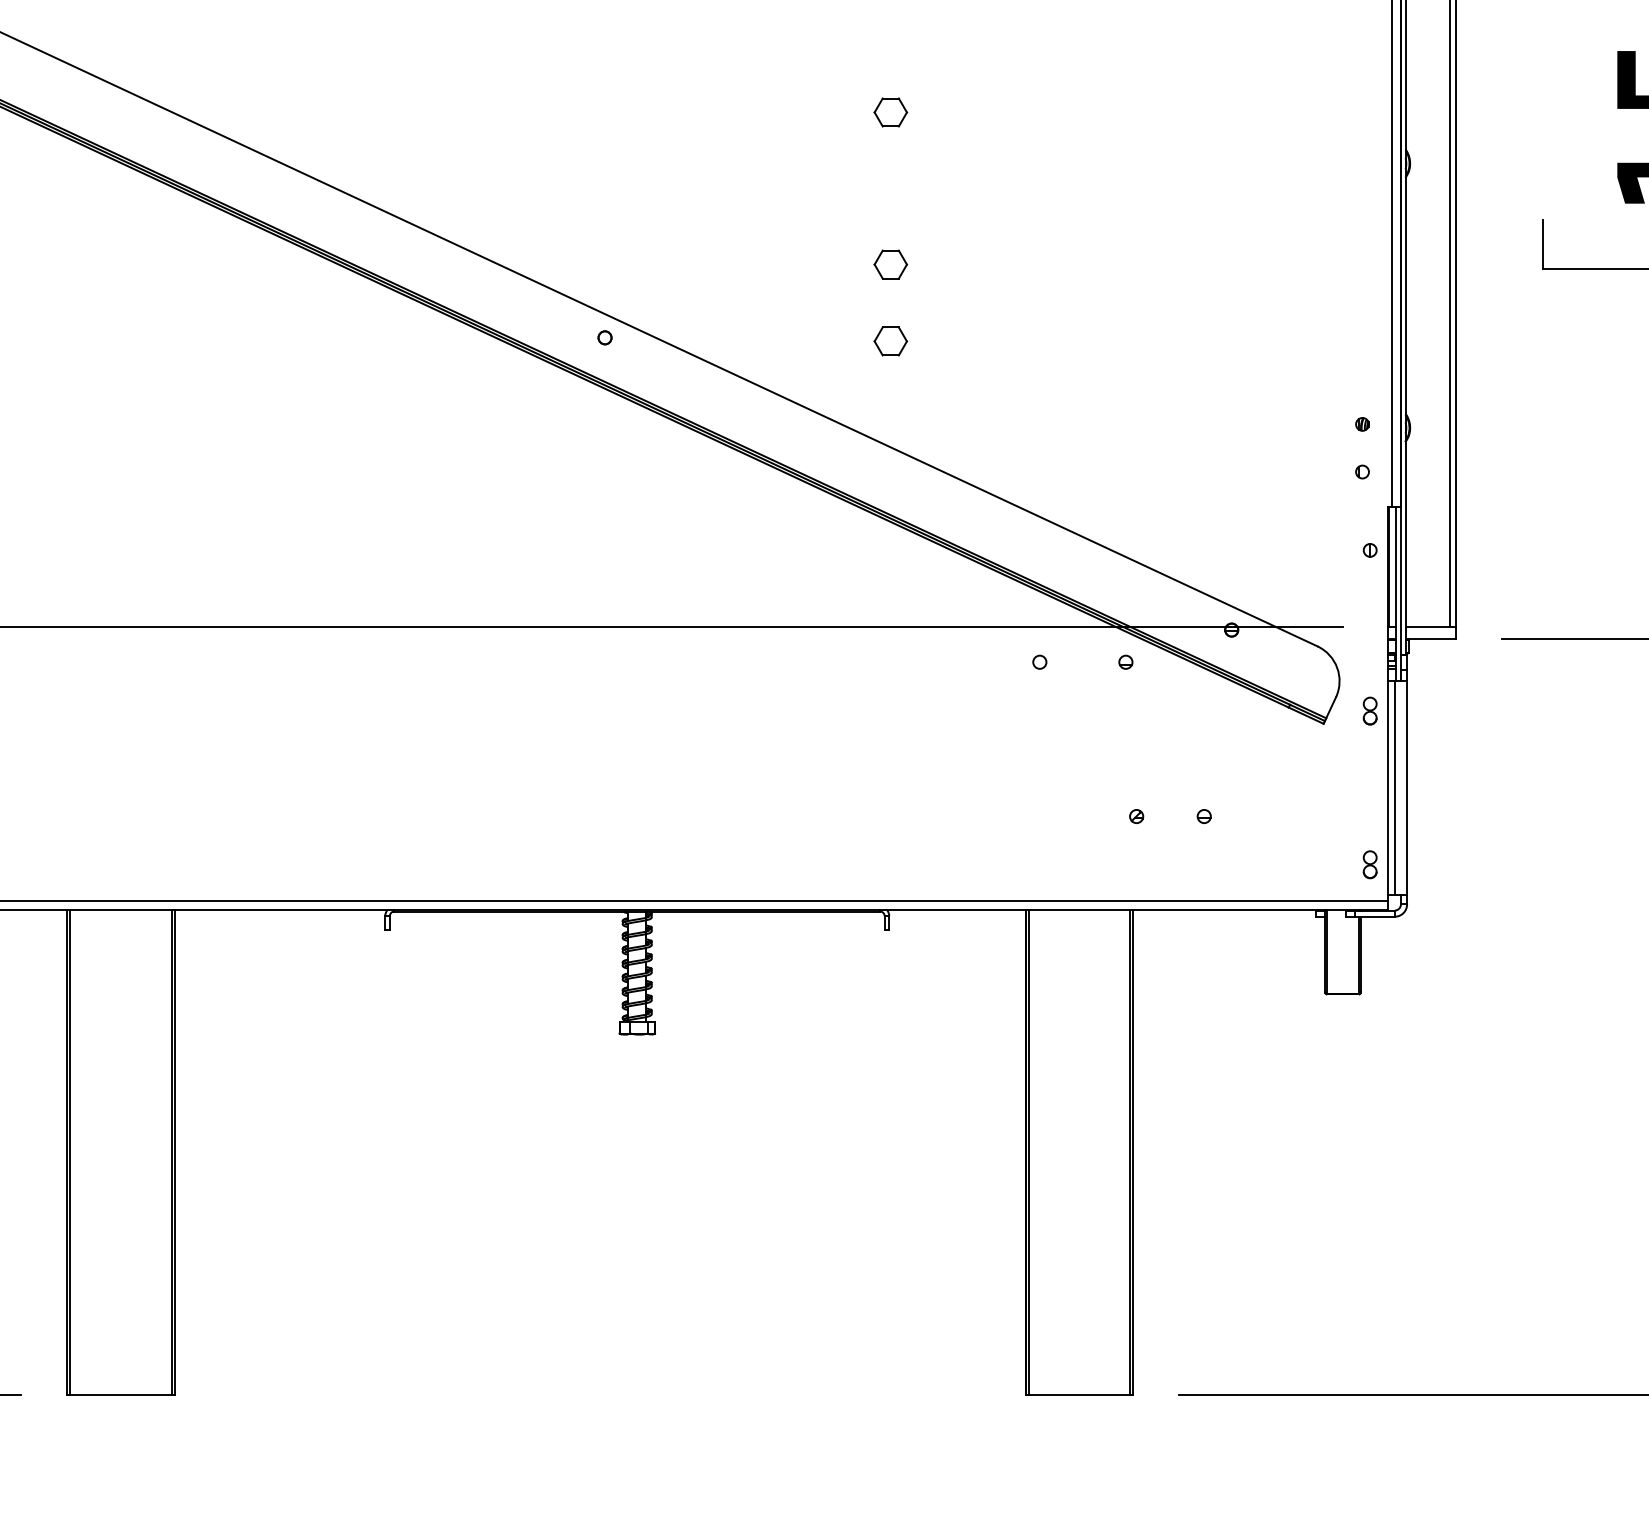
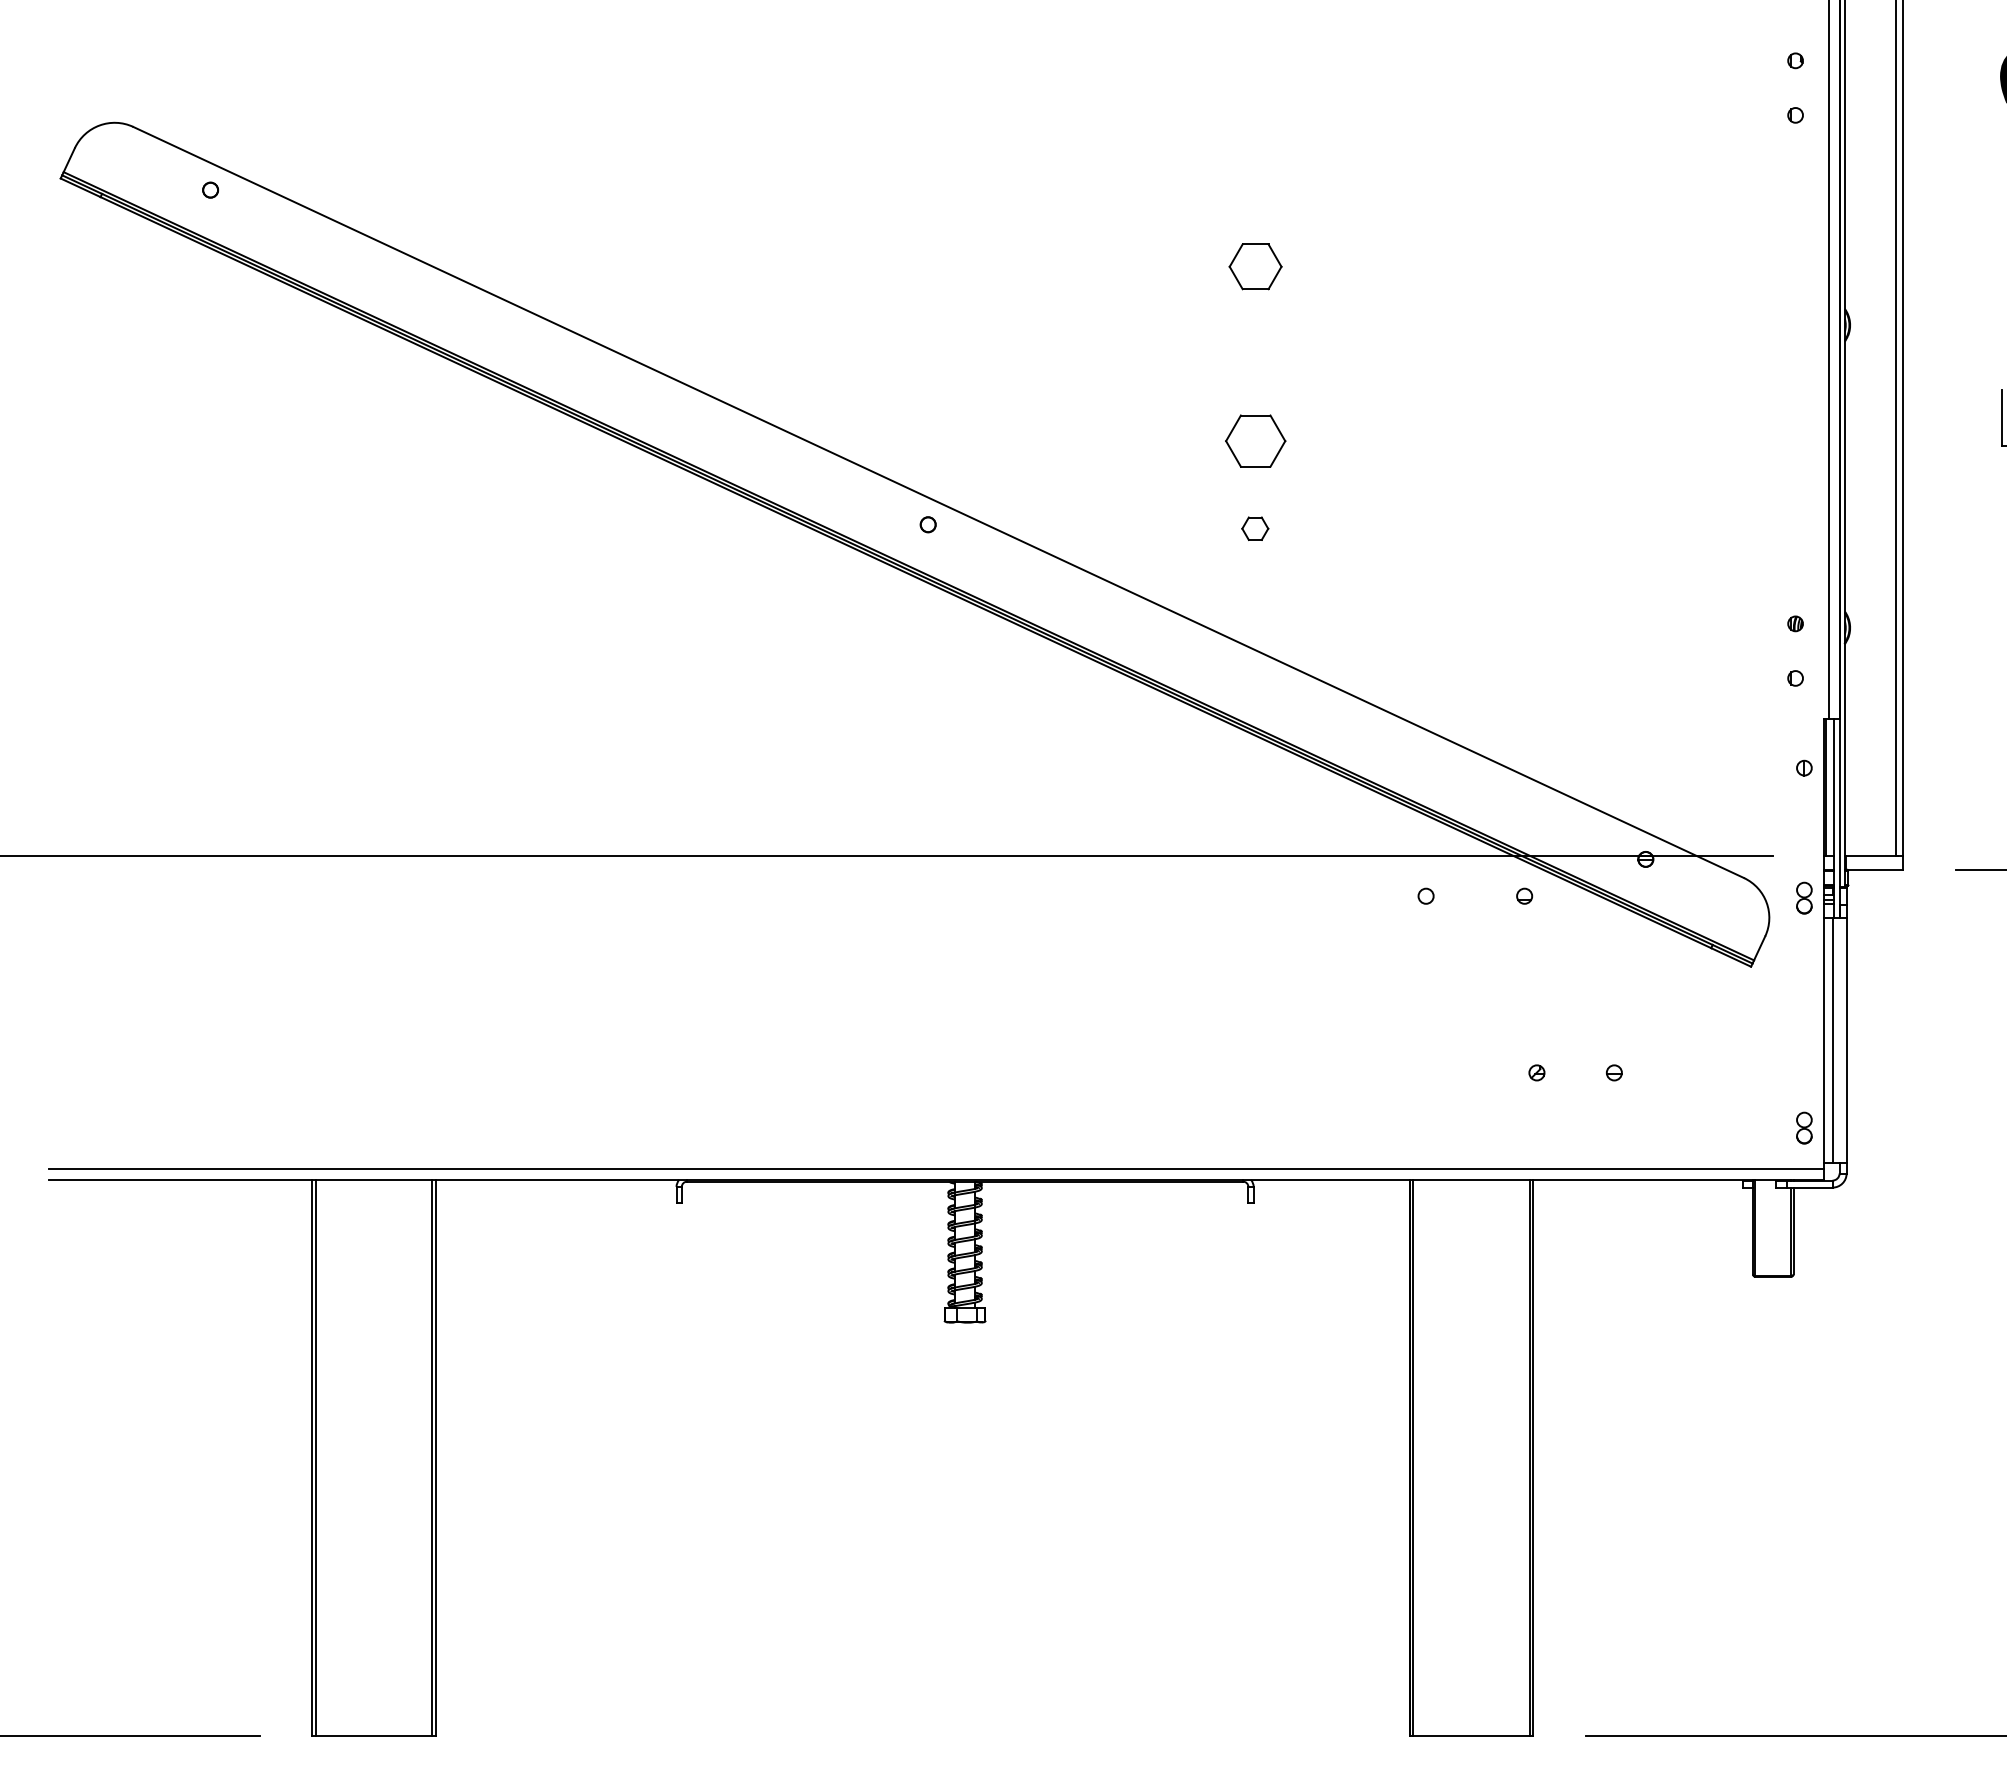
part: (889, 112) -> (1254, 266), size x1.4
part: (889, 264) -> (1254, 440), size x1.6
part: (889, 341) -> (1254, 528), size x0.7
part: (1370, 710) -> (1804, 897), moved

